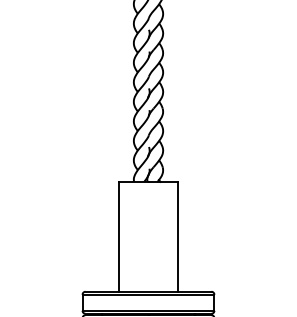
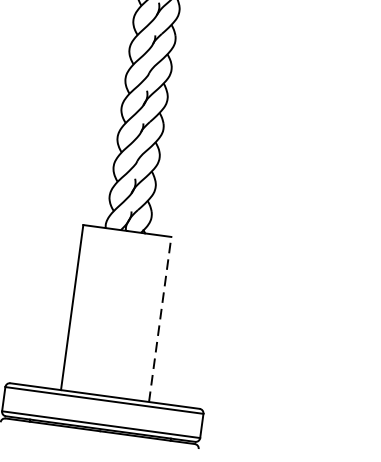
line: (177, 236) -> (159, 318), solid -> dashed

